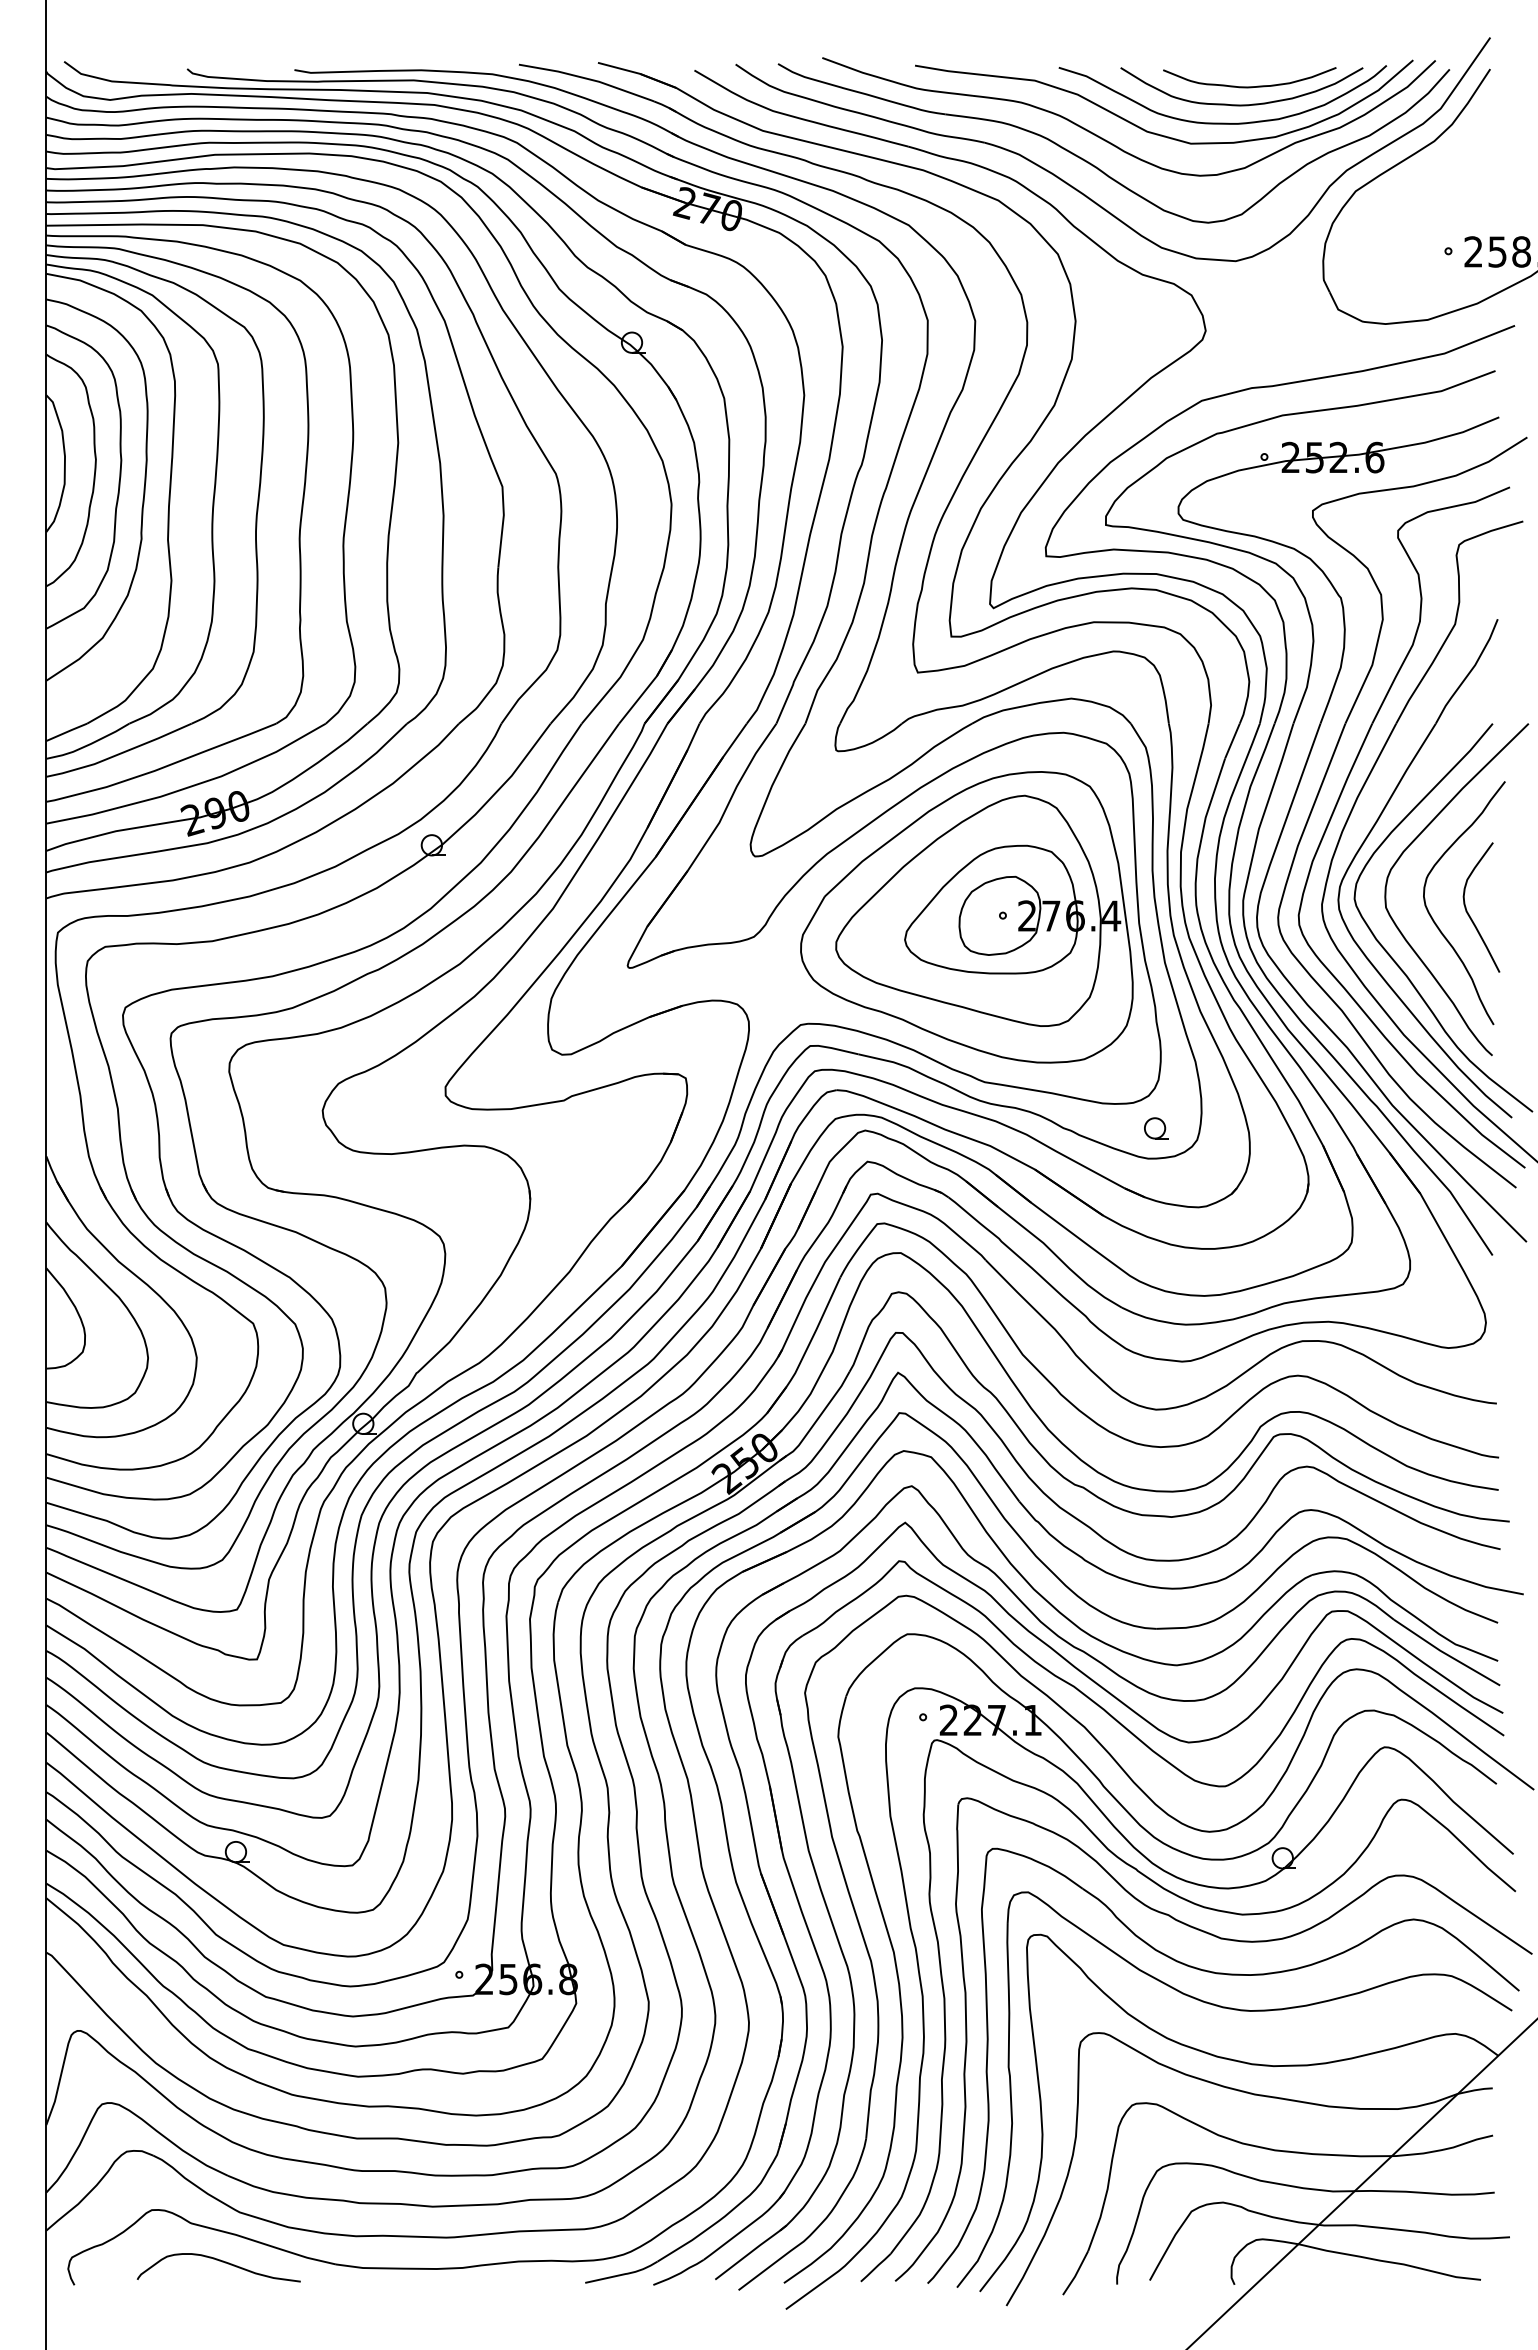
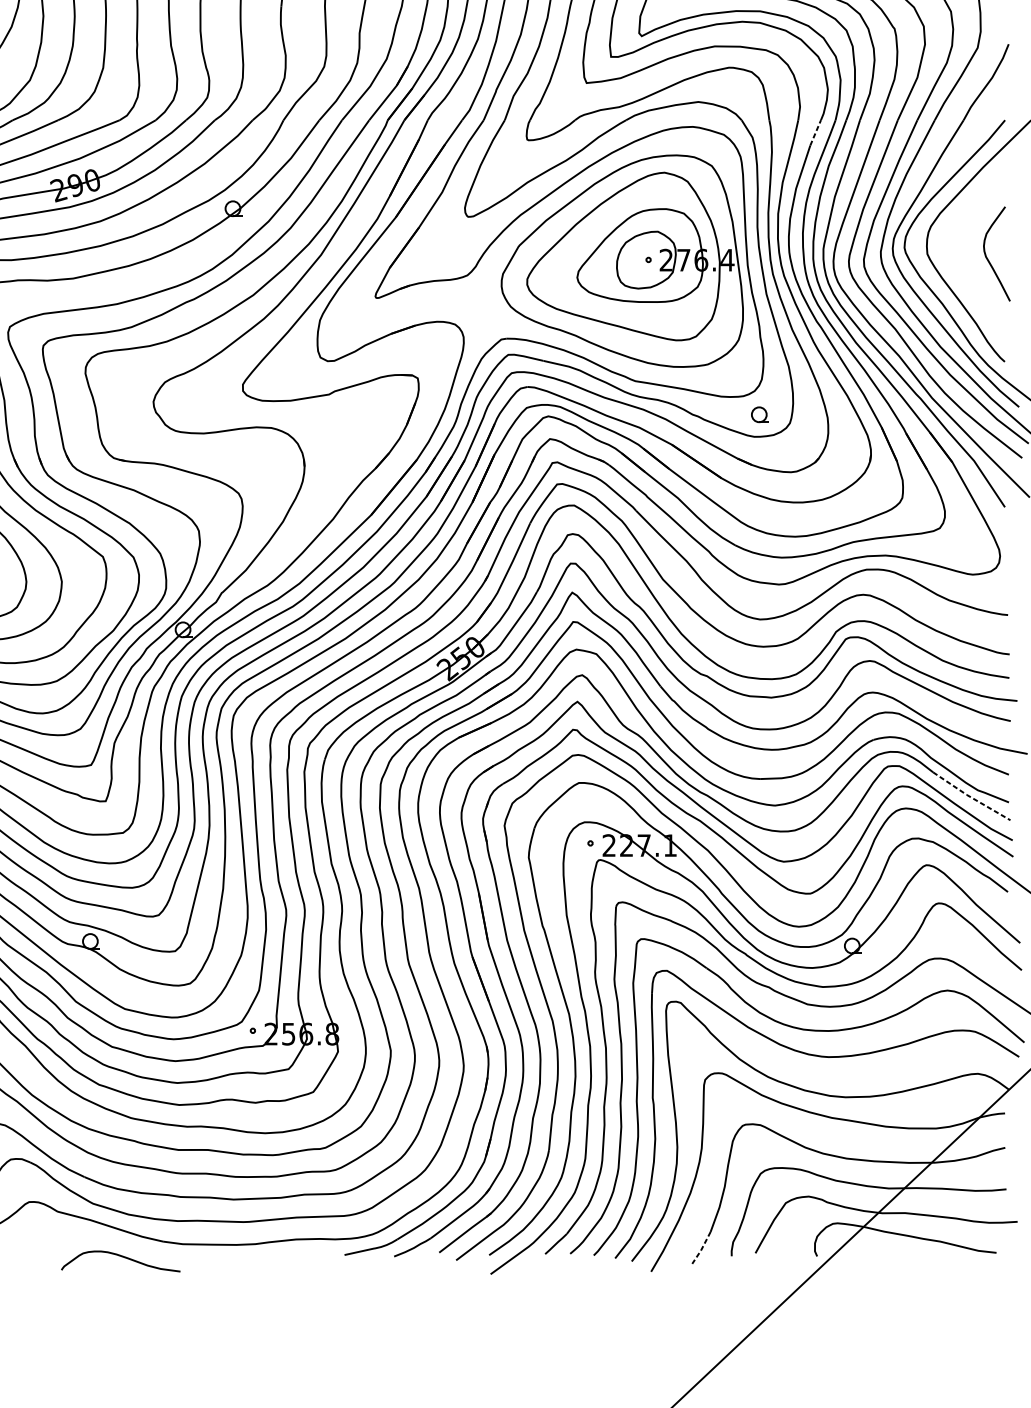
line: (1232, 741) -> (815, 133), solid -> dashed
curve: (1436, 923) -> (964, 265), removed
line: (1446, 1654) -> (971, 797), solid -> dashed
curve: (219, 2261) -> (121, 1256), moved
line: (1076, 2274) -> (702, 1248), solid -> dashed

